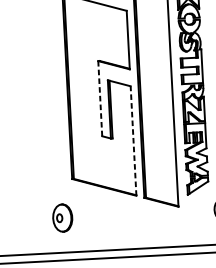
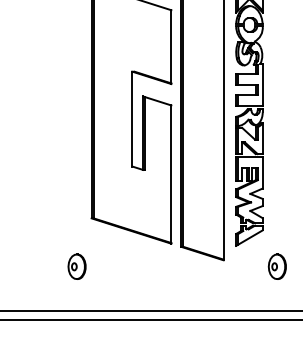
line: (100, 98) -> (132, 118), dashed -> solid
line: (133, 140) -> (171, 174), dashed -> solid
part: (62, 217) -> (76, 266), size x0.71

